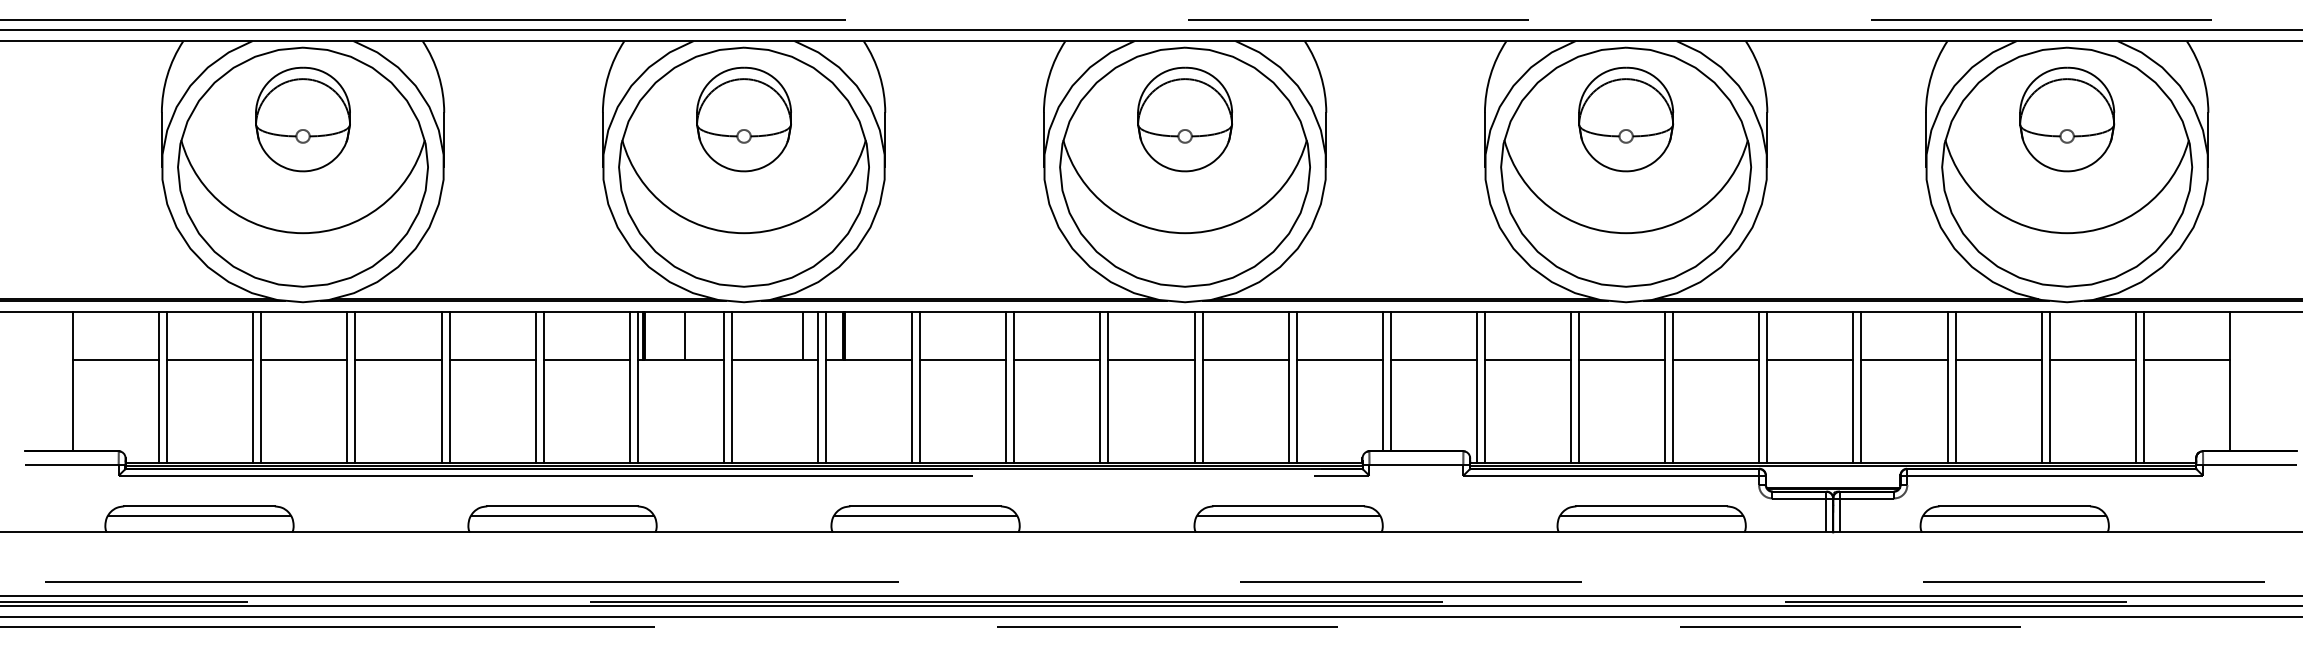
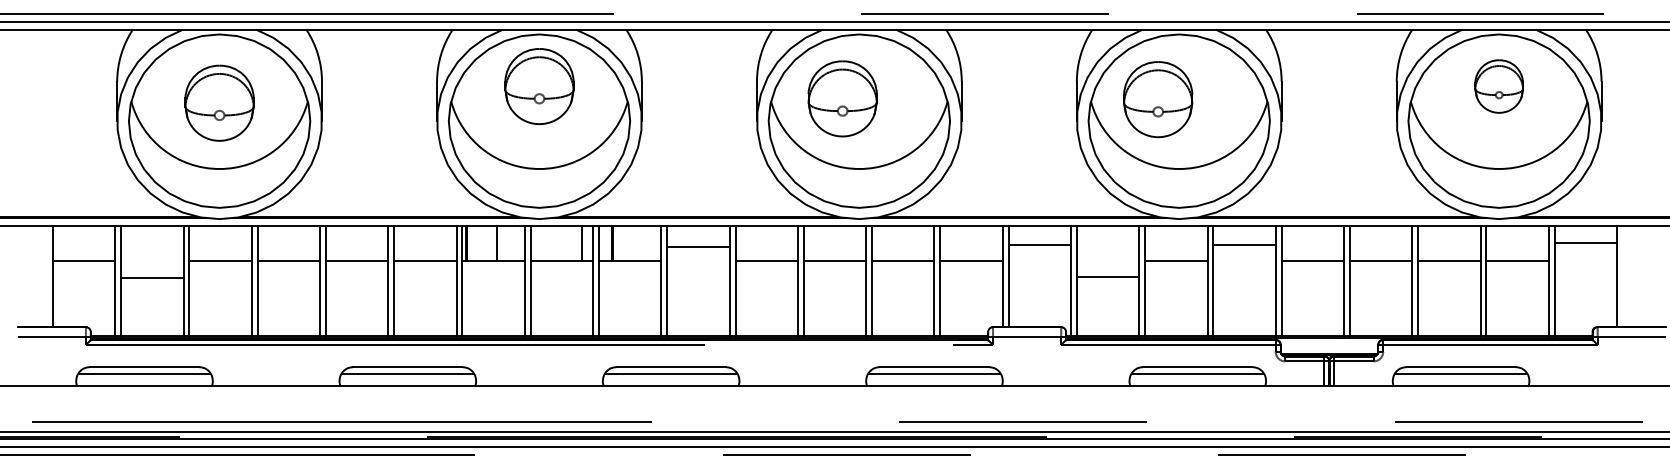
part: (302, 119) -> (219, 103), moved
part: (1184, 119) -> (842, 98), moved
part: (1626, 119) -> (1158, 99), moved
part: (2067, 119) -> (1499, 86), size x0.7
line: (210, 360) -> (152, 278), moved
line: (963, 360) -> (698, 246), moved
line: (1433, 360) -> (1039, 244), moved
line: (1527, 360) -> (1107, 277), moved
line: (1716, 360) -> (1244, 245), moved
line: (2186, 360) -> (1585, 243), moved

